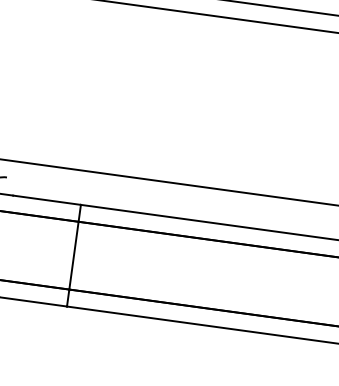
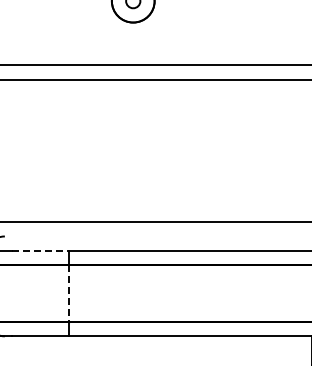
line: (47, 199) -> (40, 250), solid -> dashed
line: (74, 255) -> (69, 293), solid -> dashed

